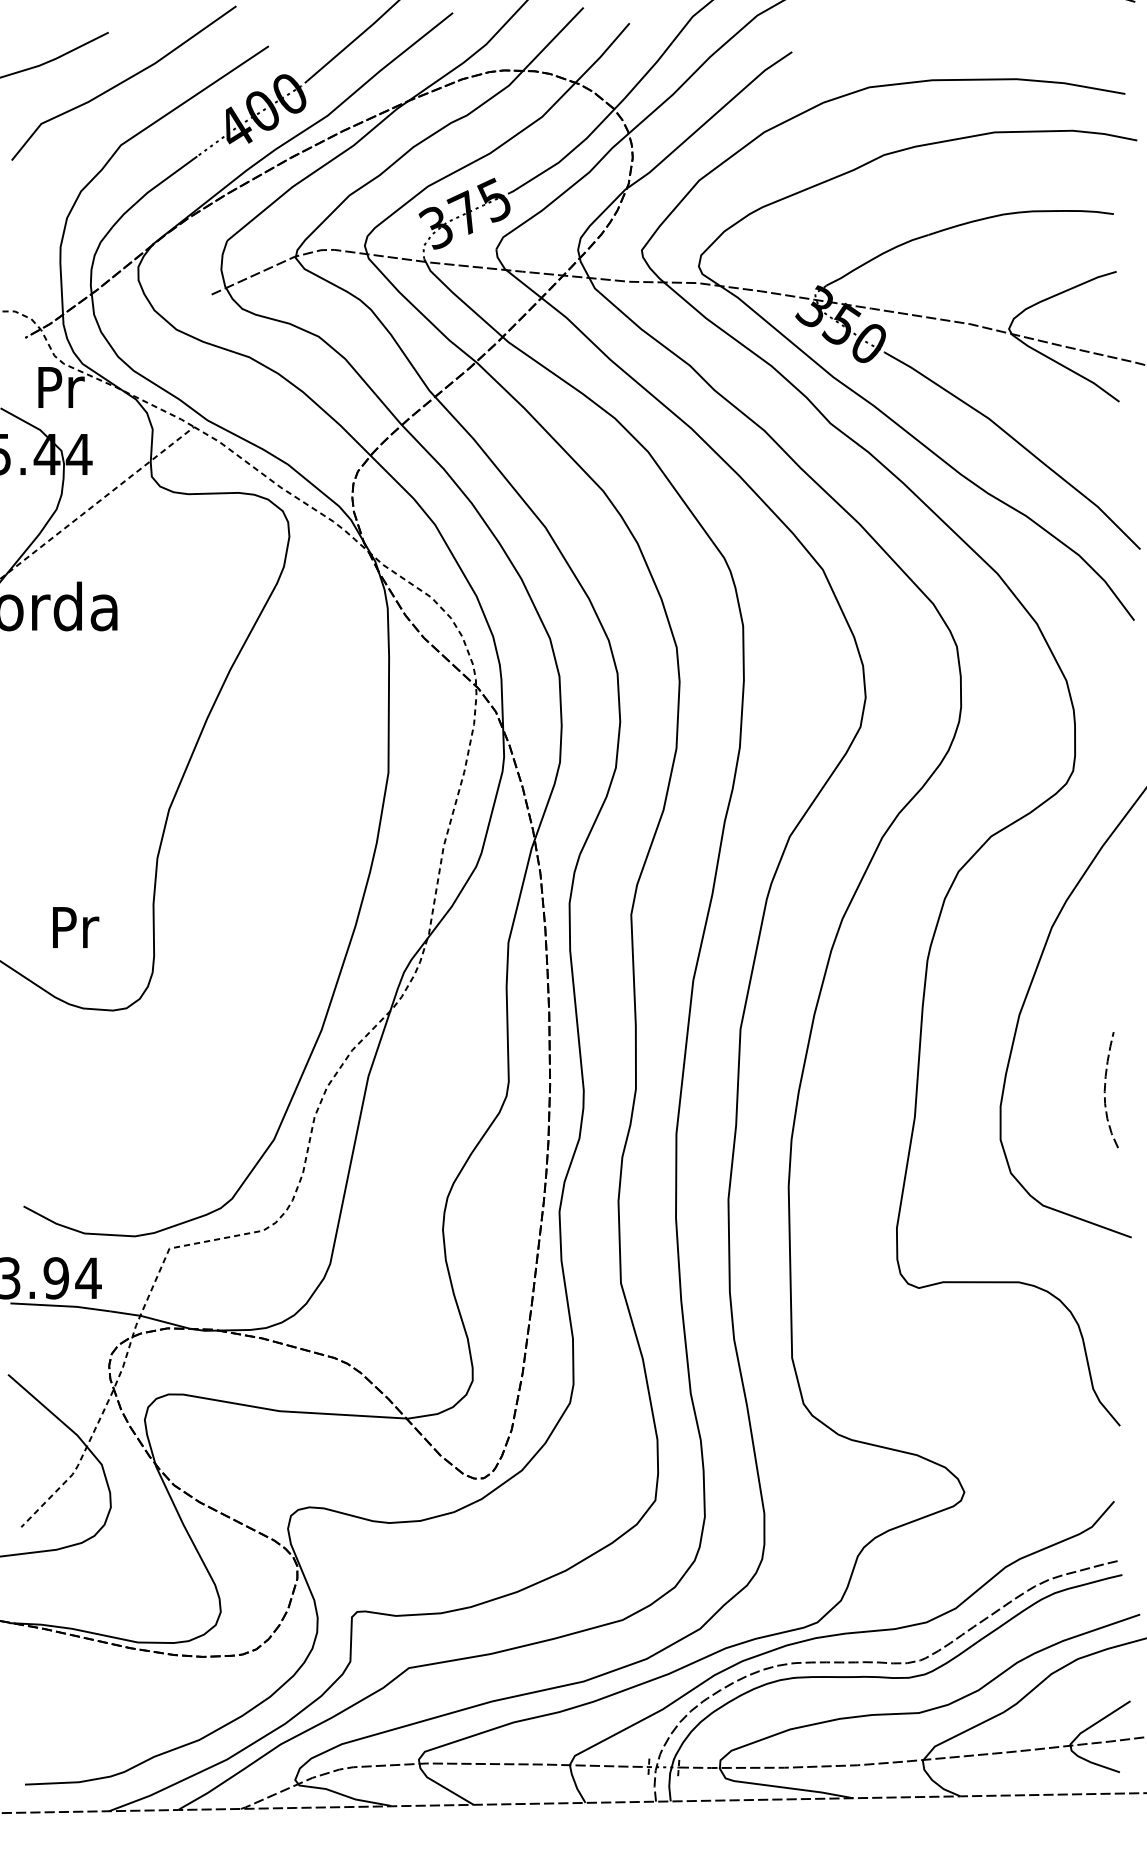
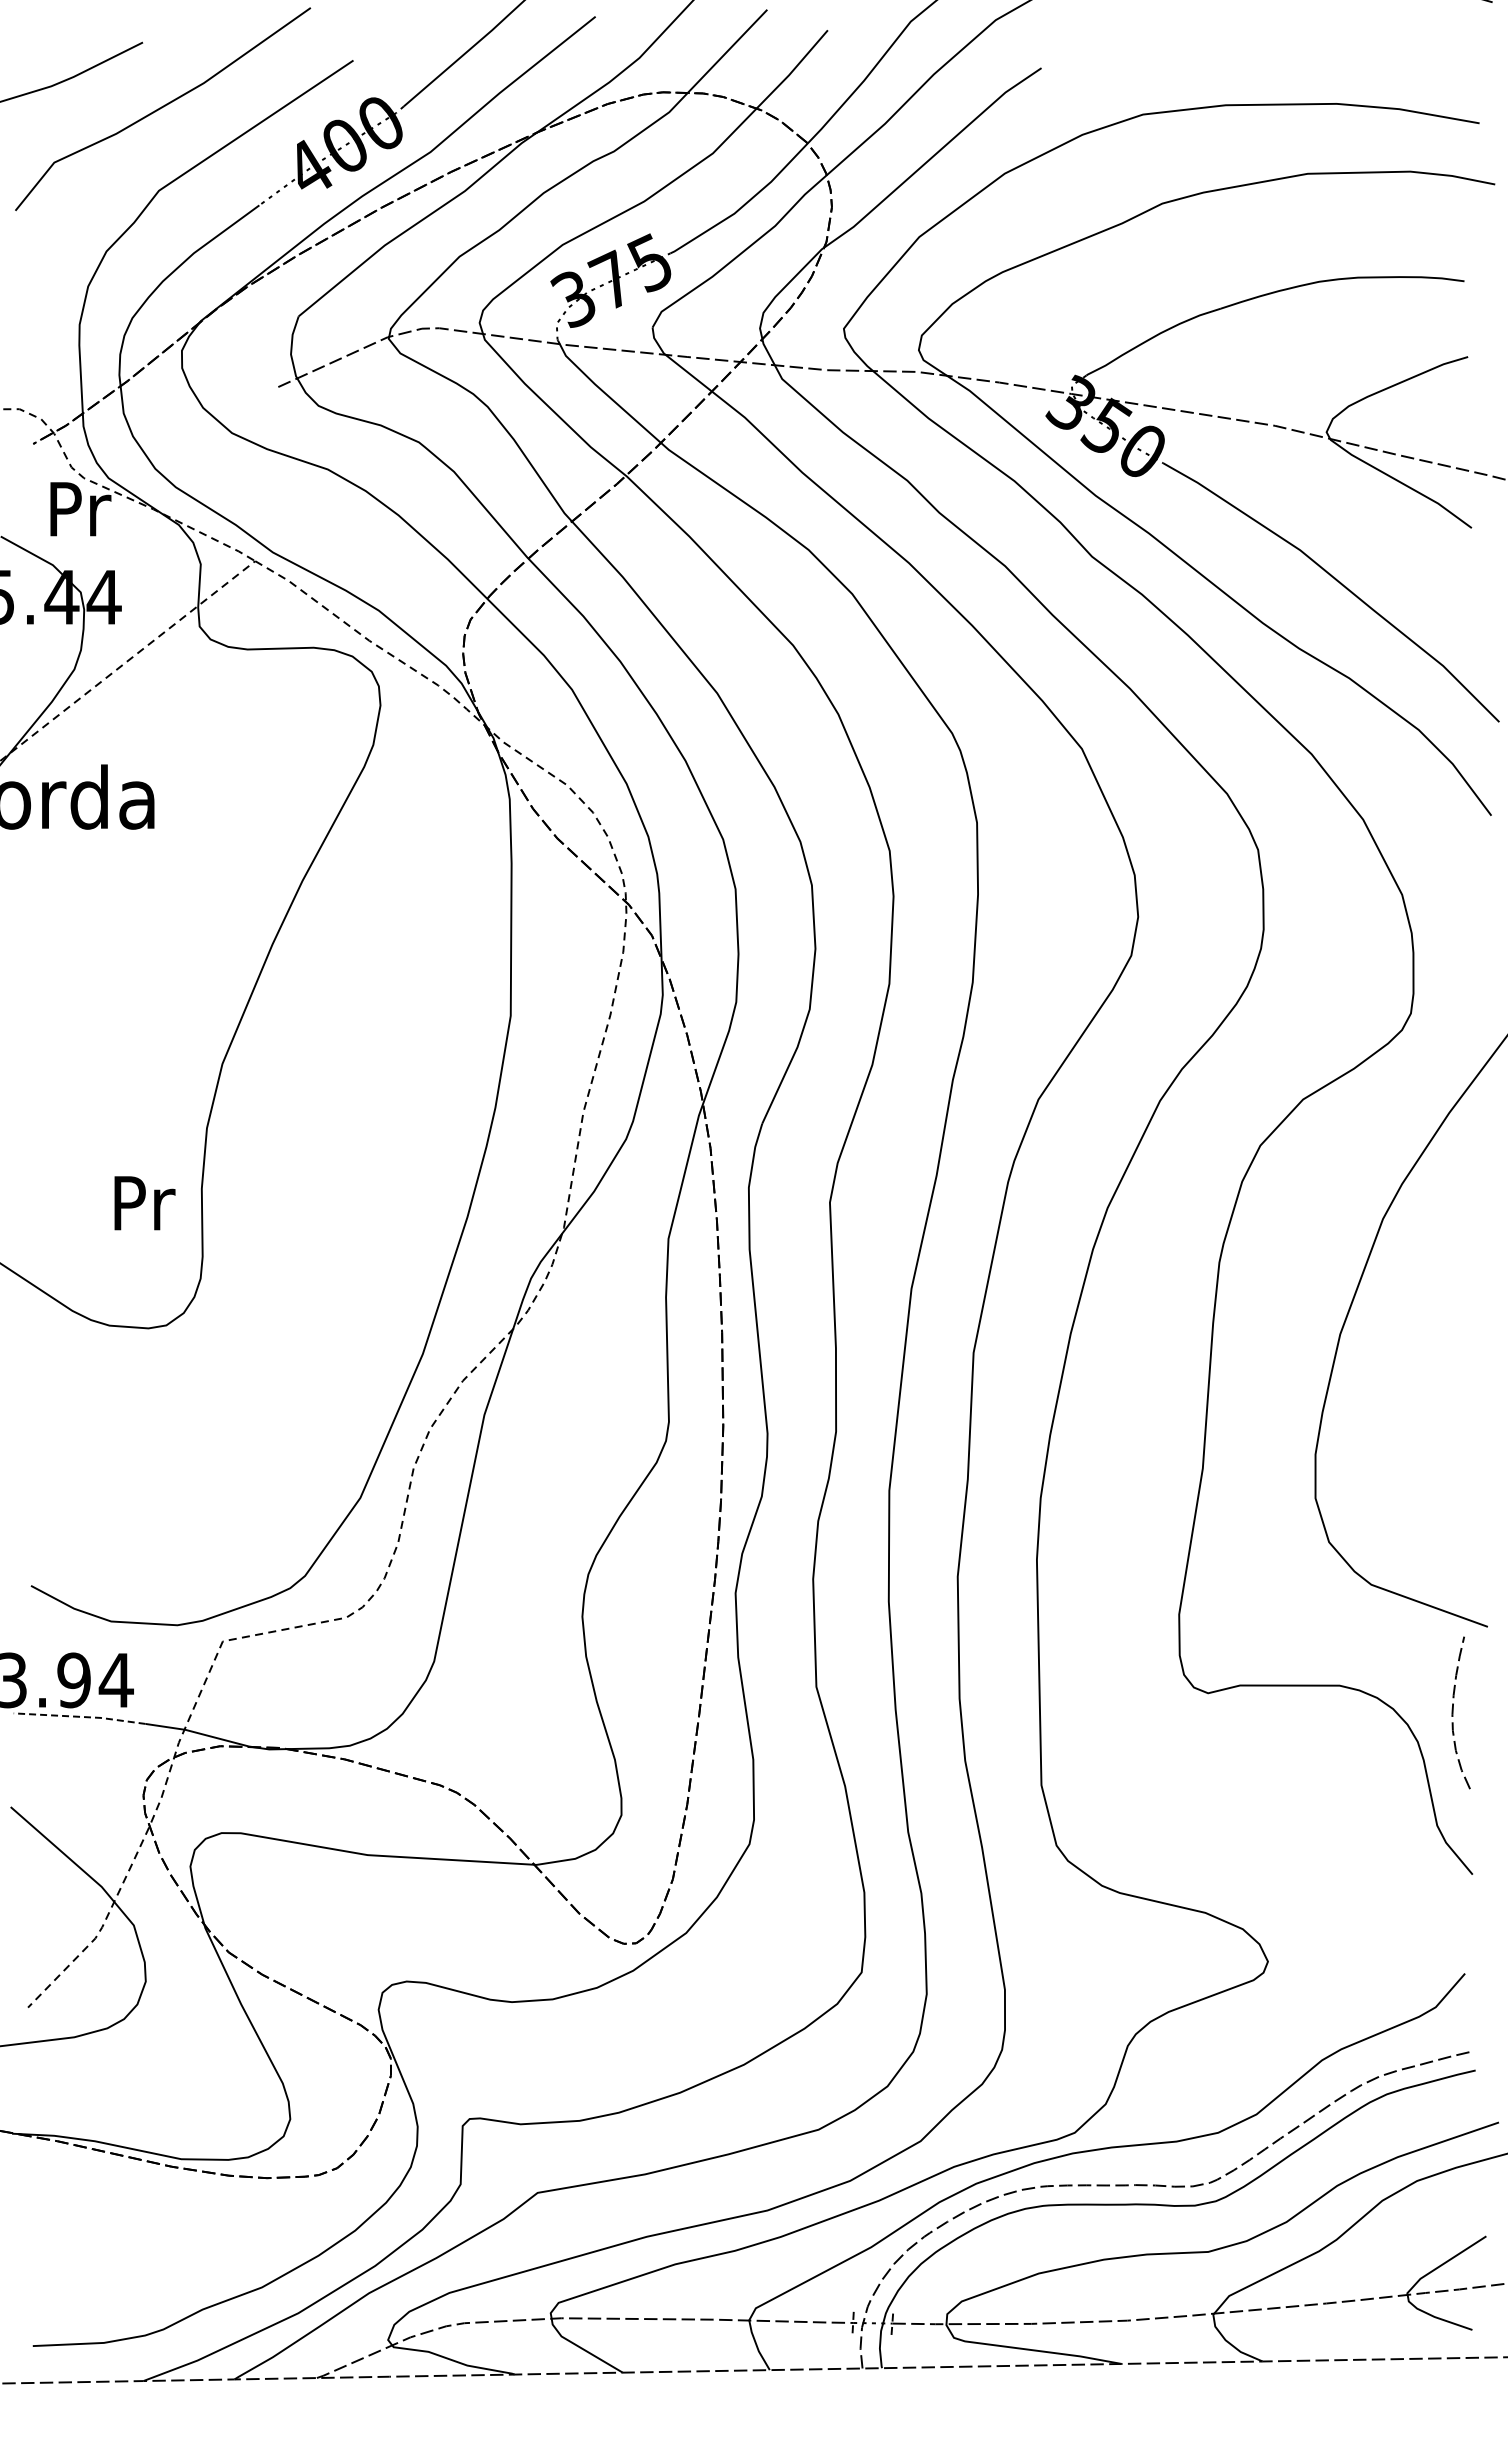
text: (75, 927) -> (144, 1203), moved
curve: (1105, 1089) -> (1453, 1712), moved
line: (61, 1305) -> (80, 1716), solid -> dashed

